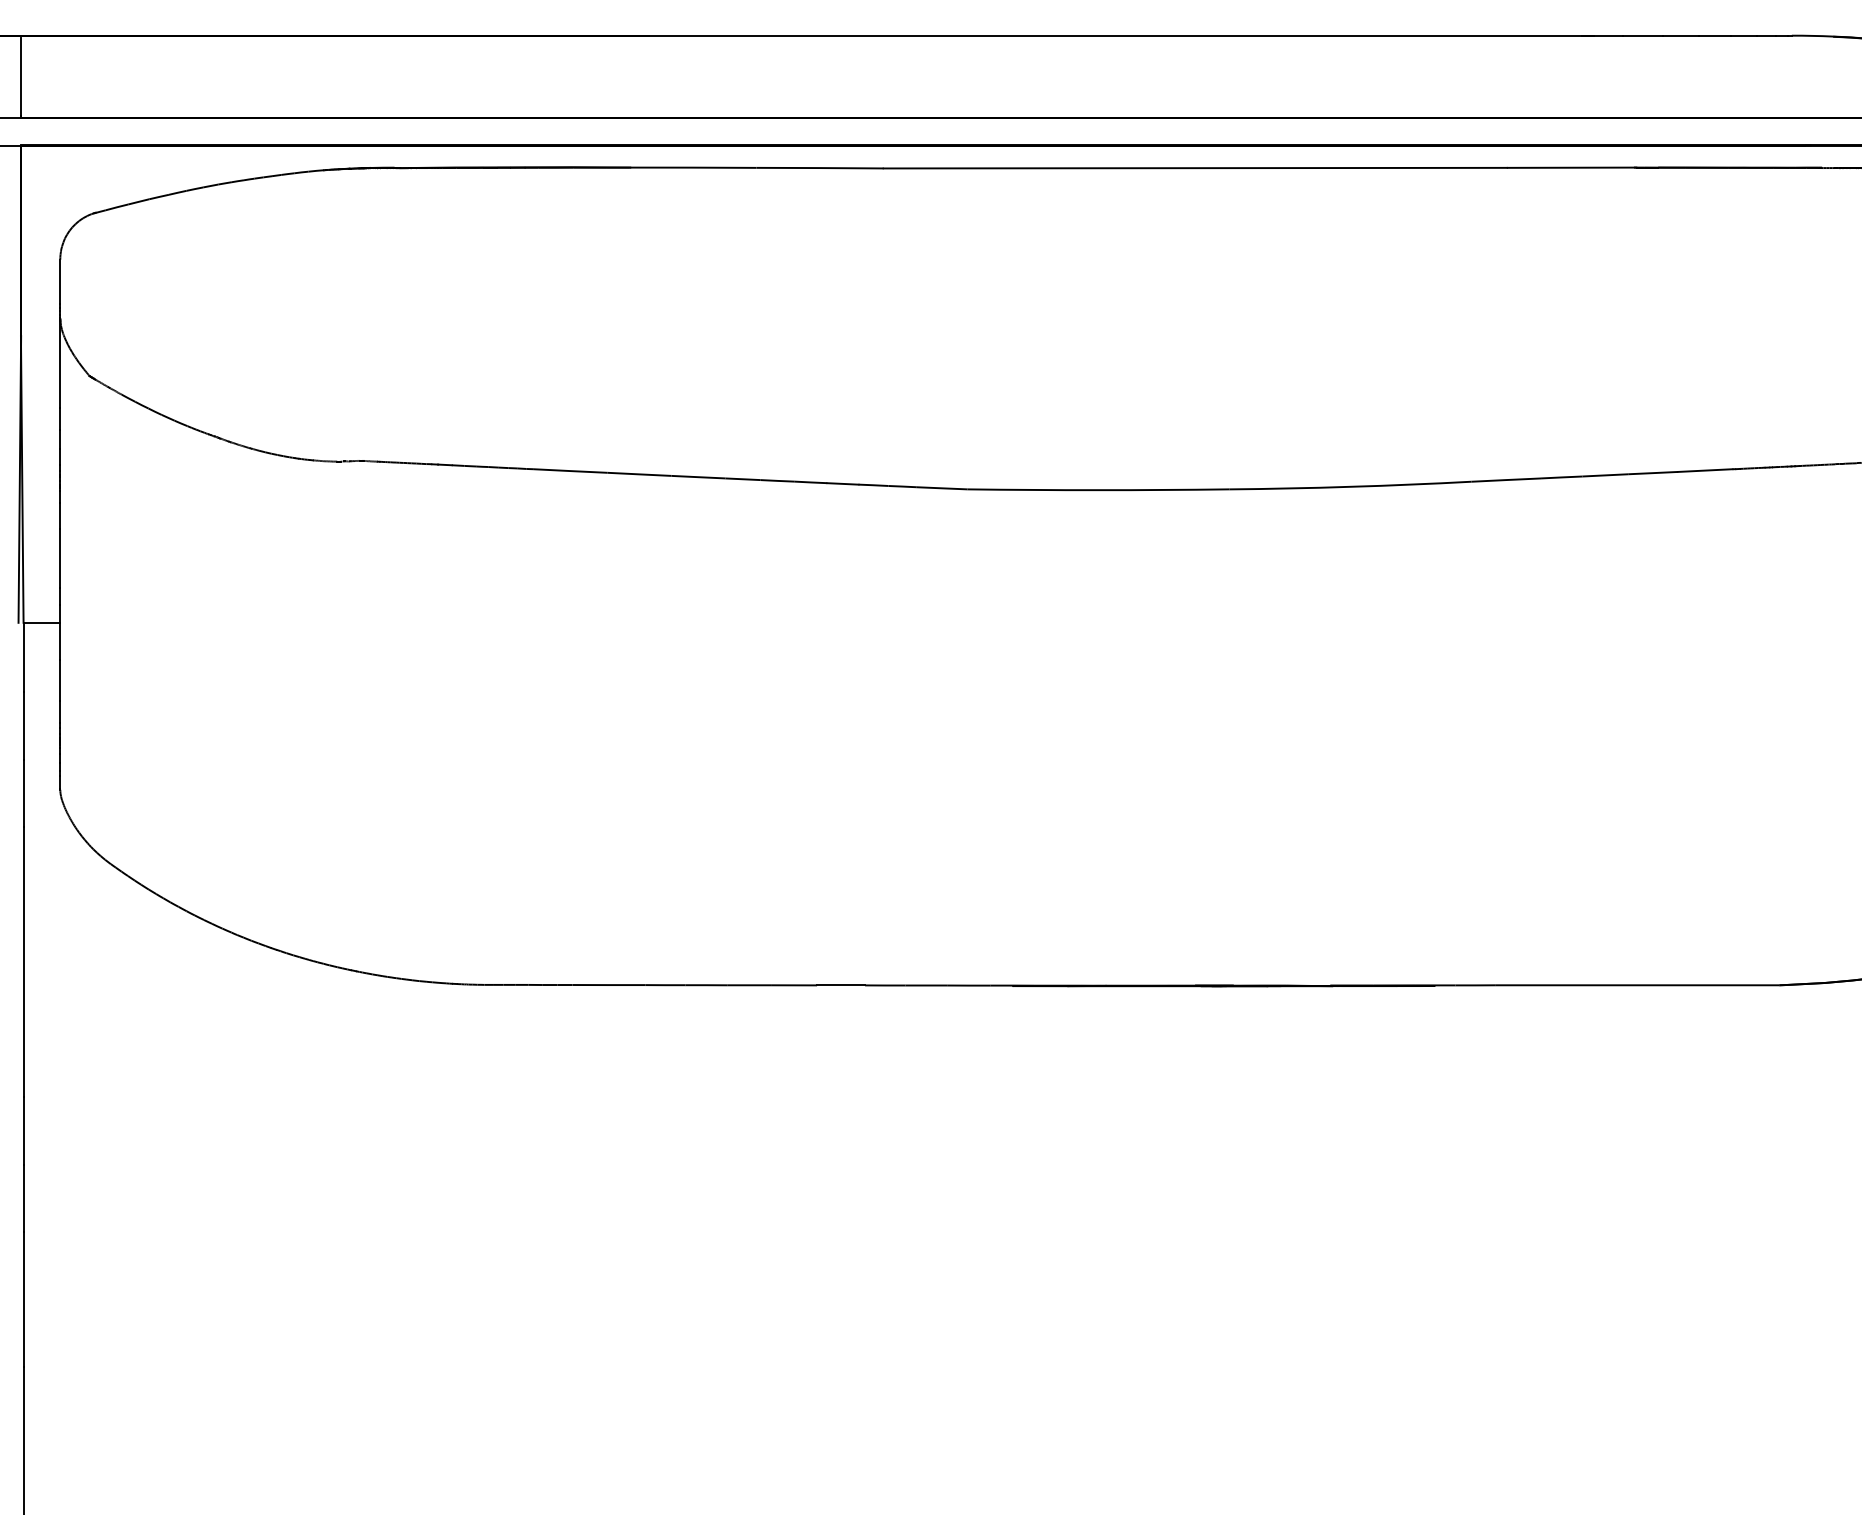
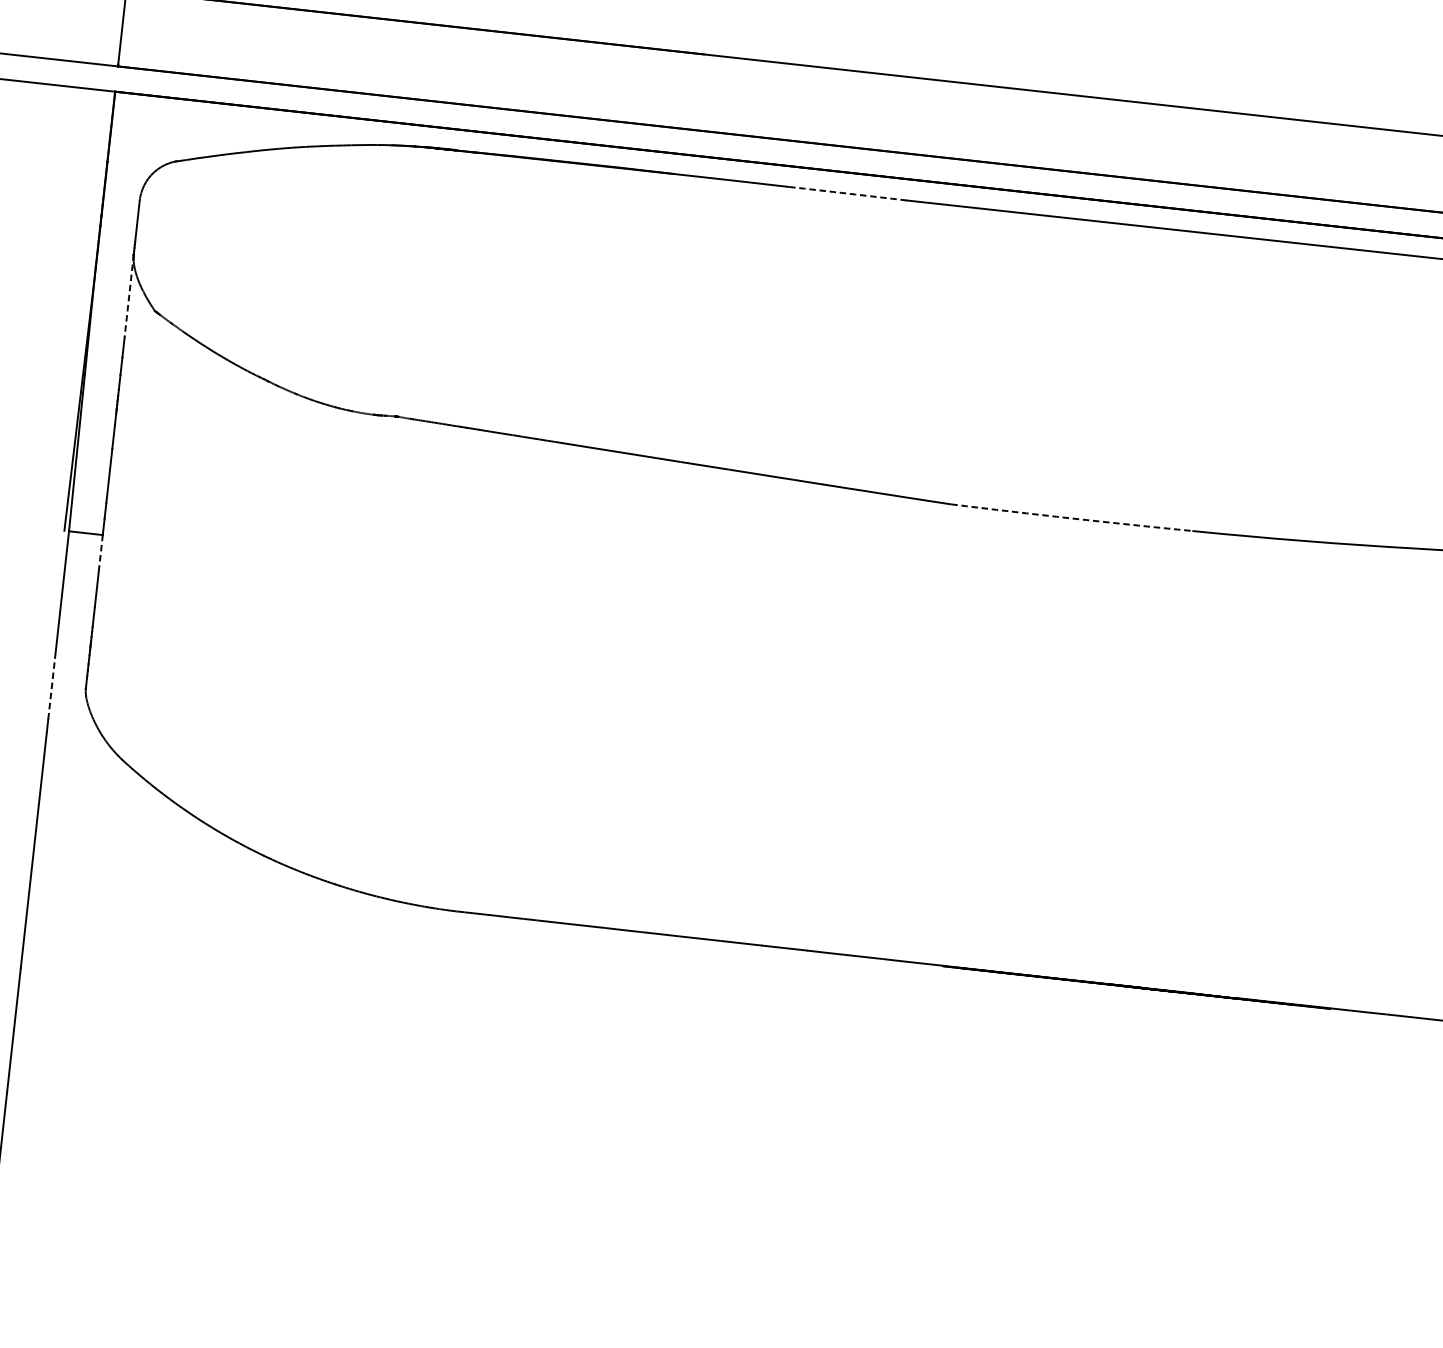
arc: (820, 168) -> (848, 194), solid -> dashed
line: (60, 363) -> (129, 296), solid -> dashed
arc: (1098, 490) -> (1071, 518), solid -> dashed
line: (60, 641) -> (101, 552), solid -> dashed
line: (23, 793) -> (51, 688), solid -> dashed

